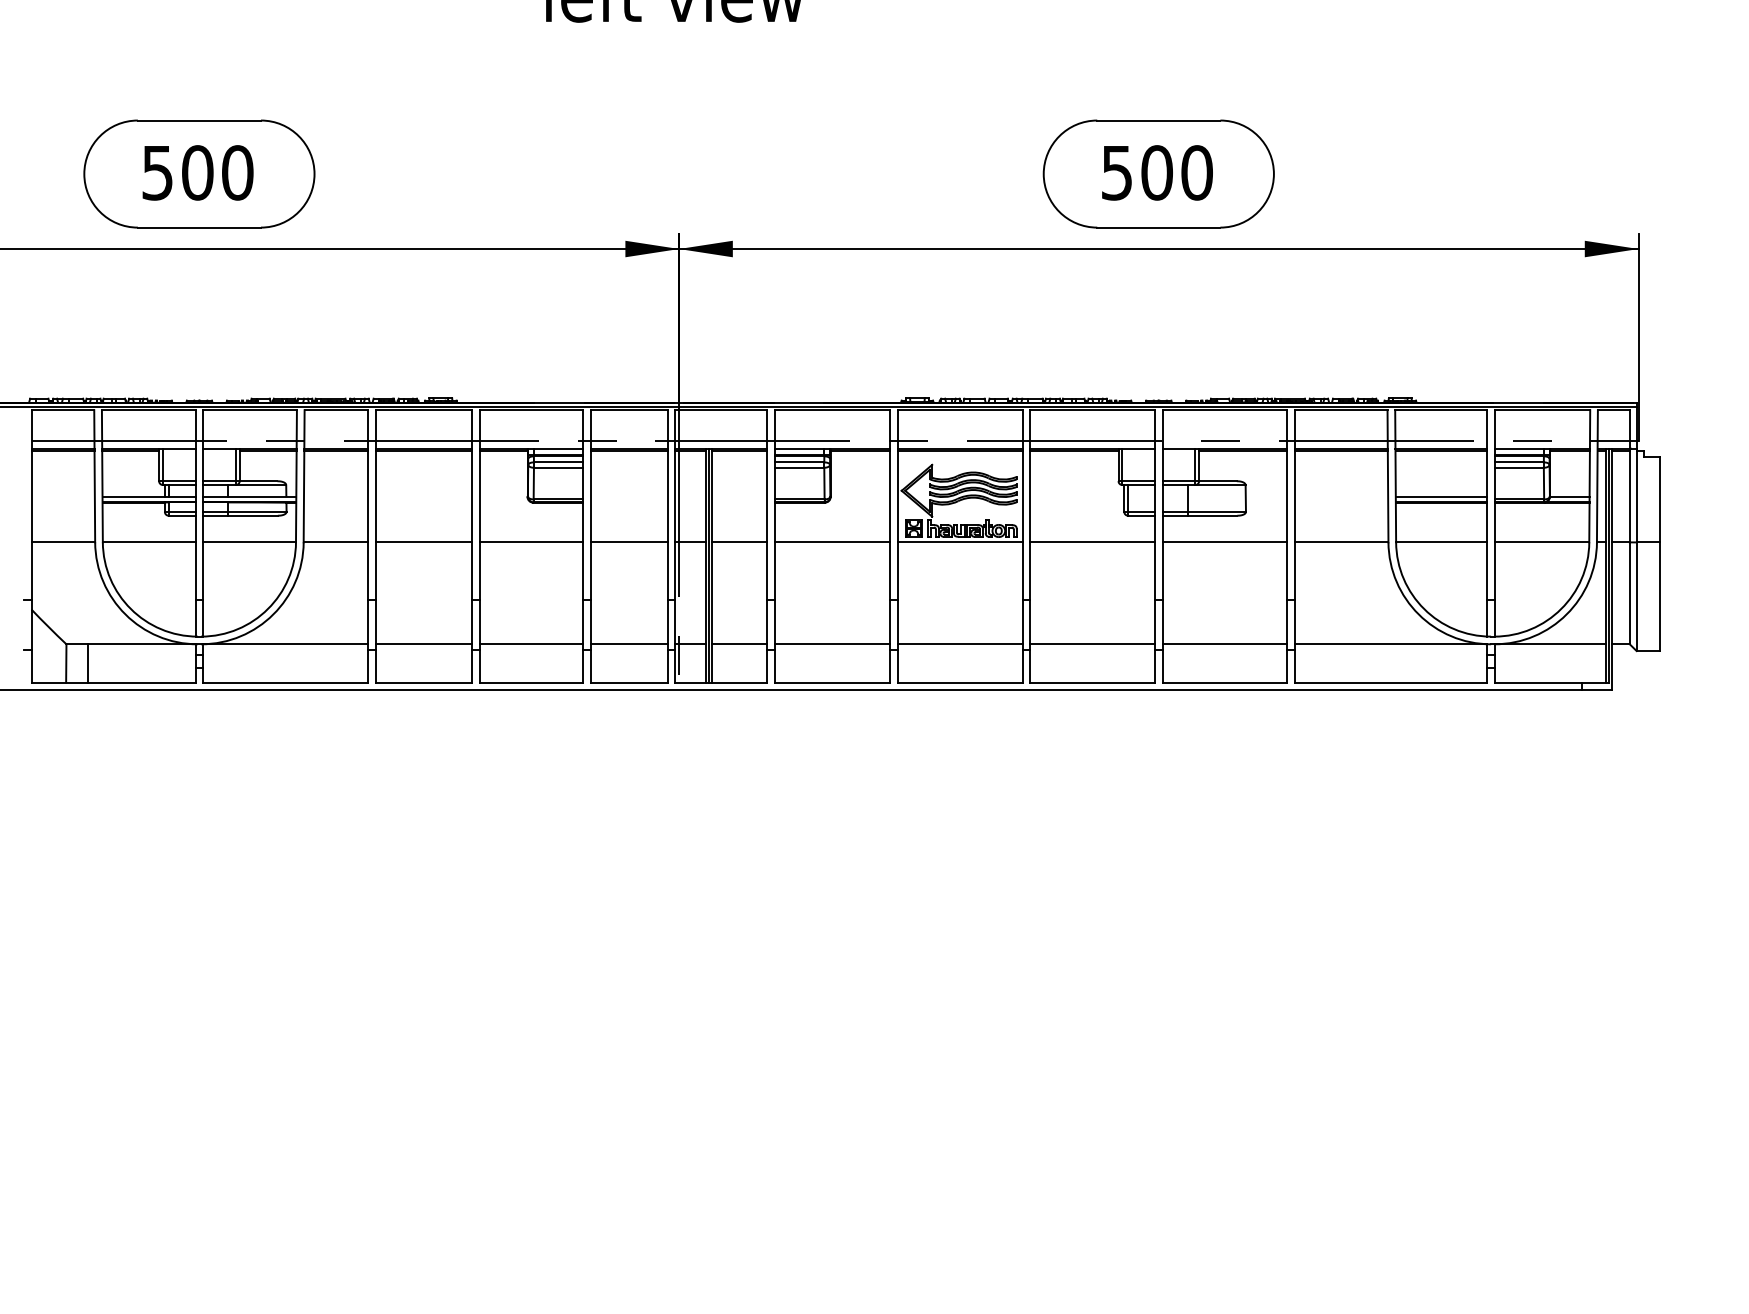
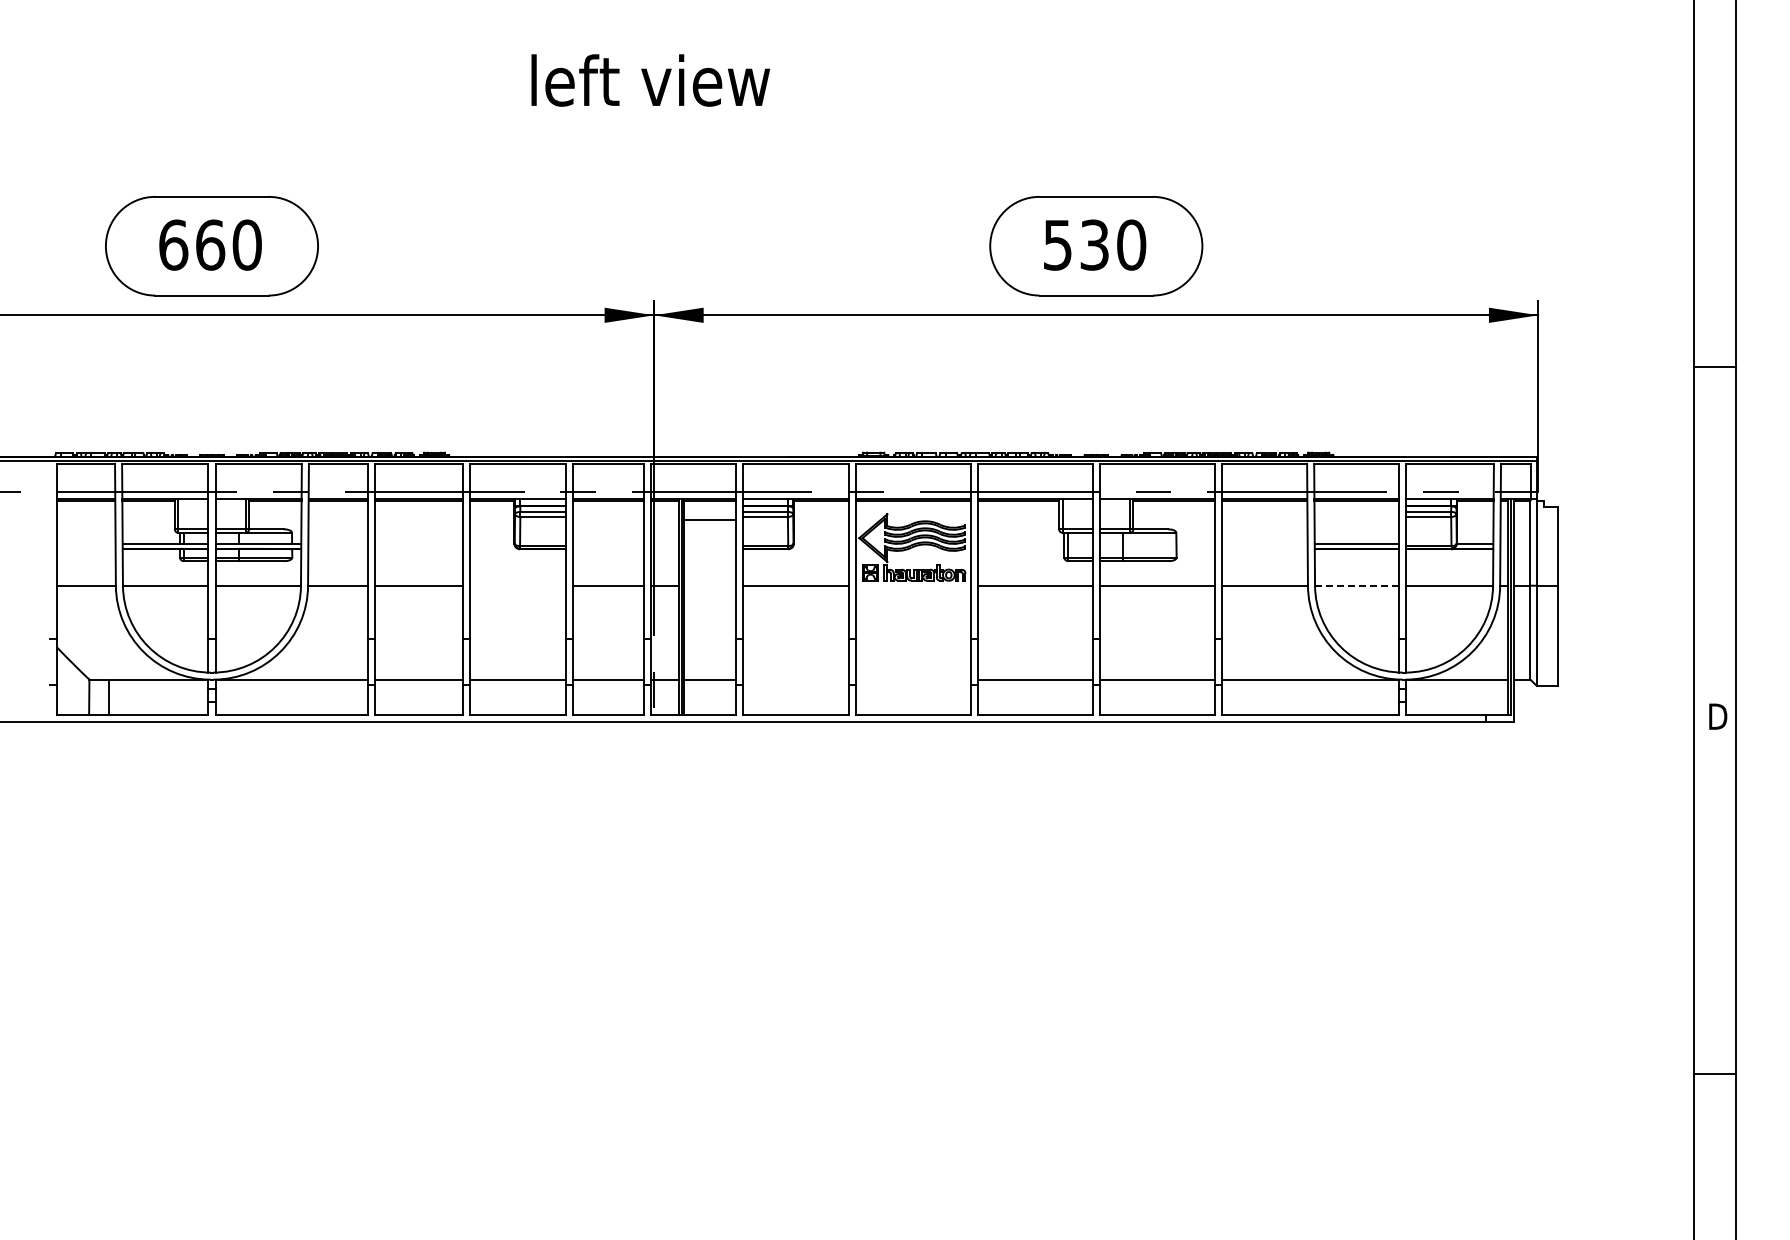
text: (178, 172) -> (192, 244), 500 -> 660
text: (1156, 172) -> (1094, 244), 500 -> 530
line: (530, 542) -> (517, 585), removed
line: (739, 542) -> (709, 519), moved
line: (959, 542) -> (912, 585), removed
line: (1441, 542) -> (1356, 585), solid -> dashed
line: (832, 644) -> (795, 679), removed
line: (959, 644) -> (912, 679), removed

